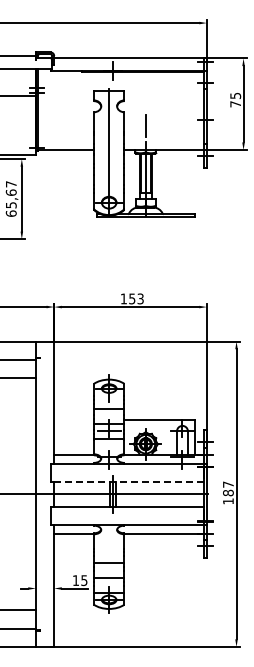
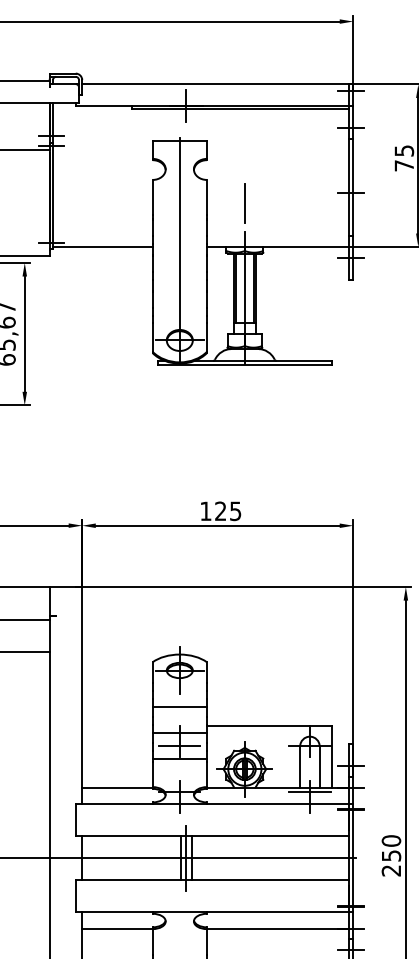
text: (136, 298) -> (228, 510), 153 -> 125
line: (128, 482) -> (214, 837), dashed -> solid
text: (228, 492) -> (391, 854), 187 -> 250

